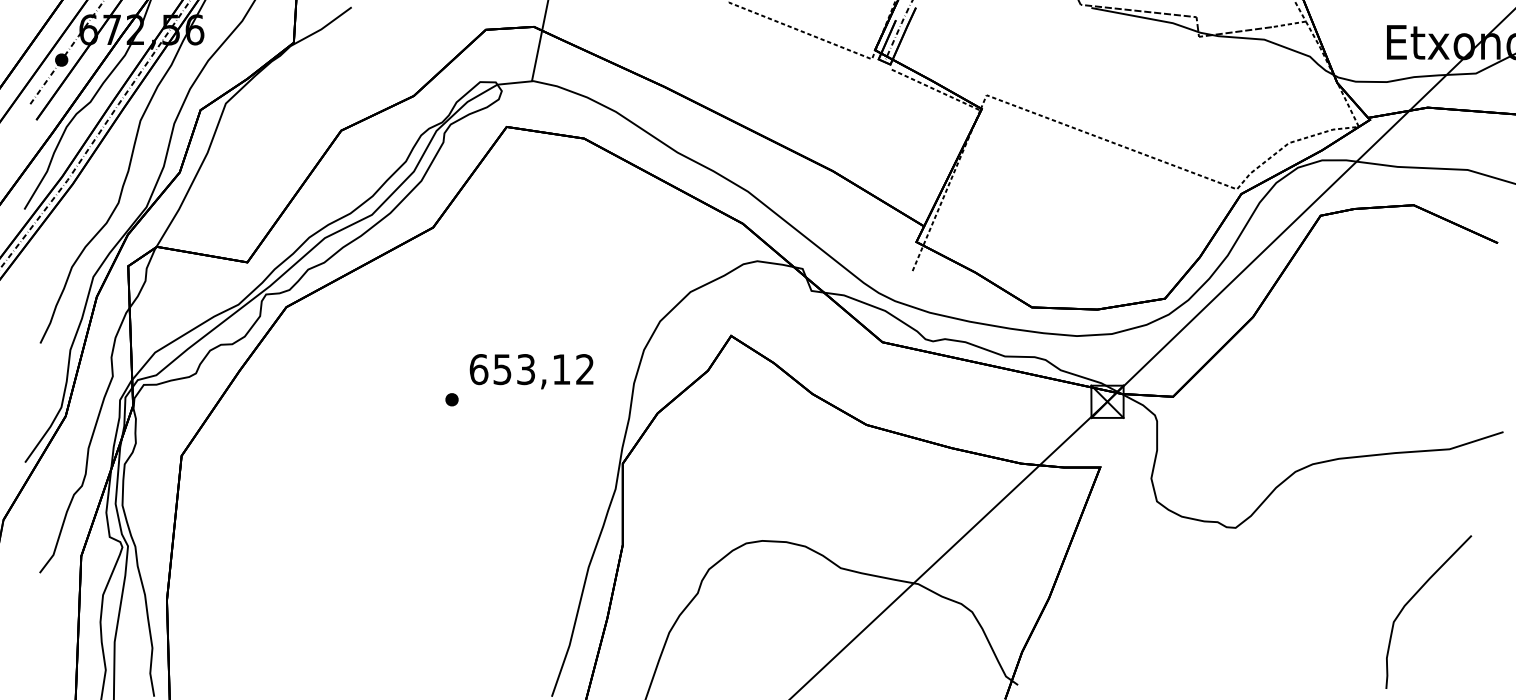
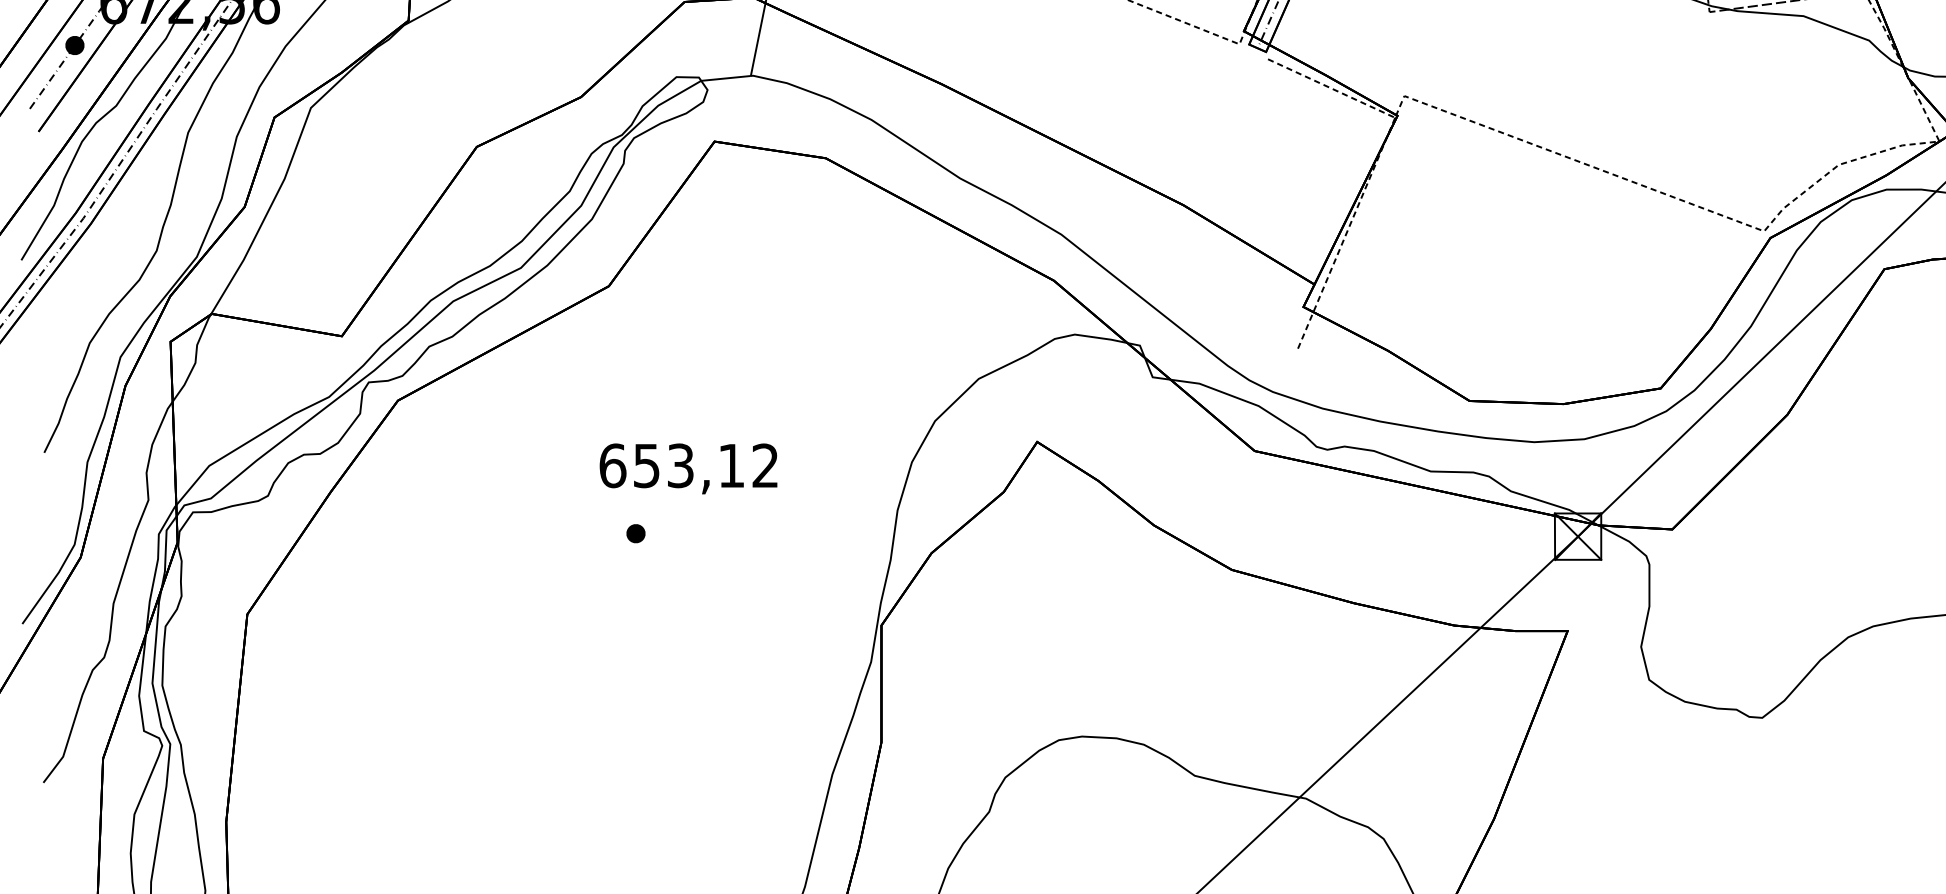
text: (531, 371) -> (688, 468), moved

